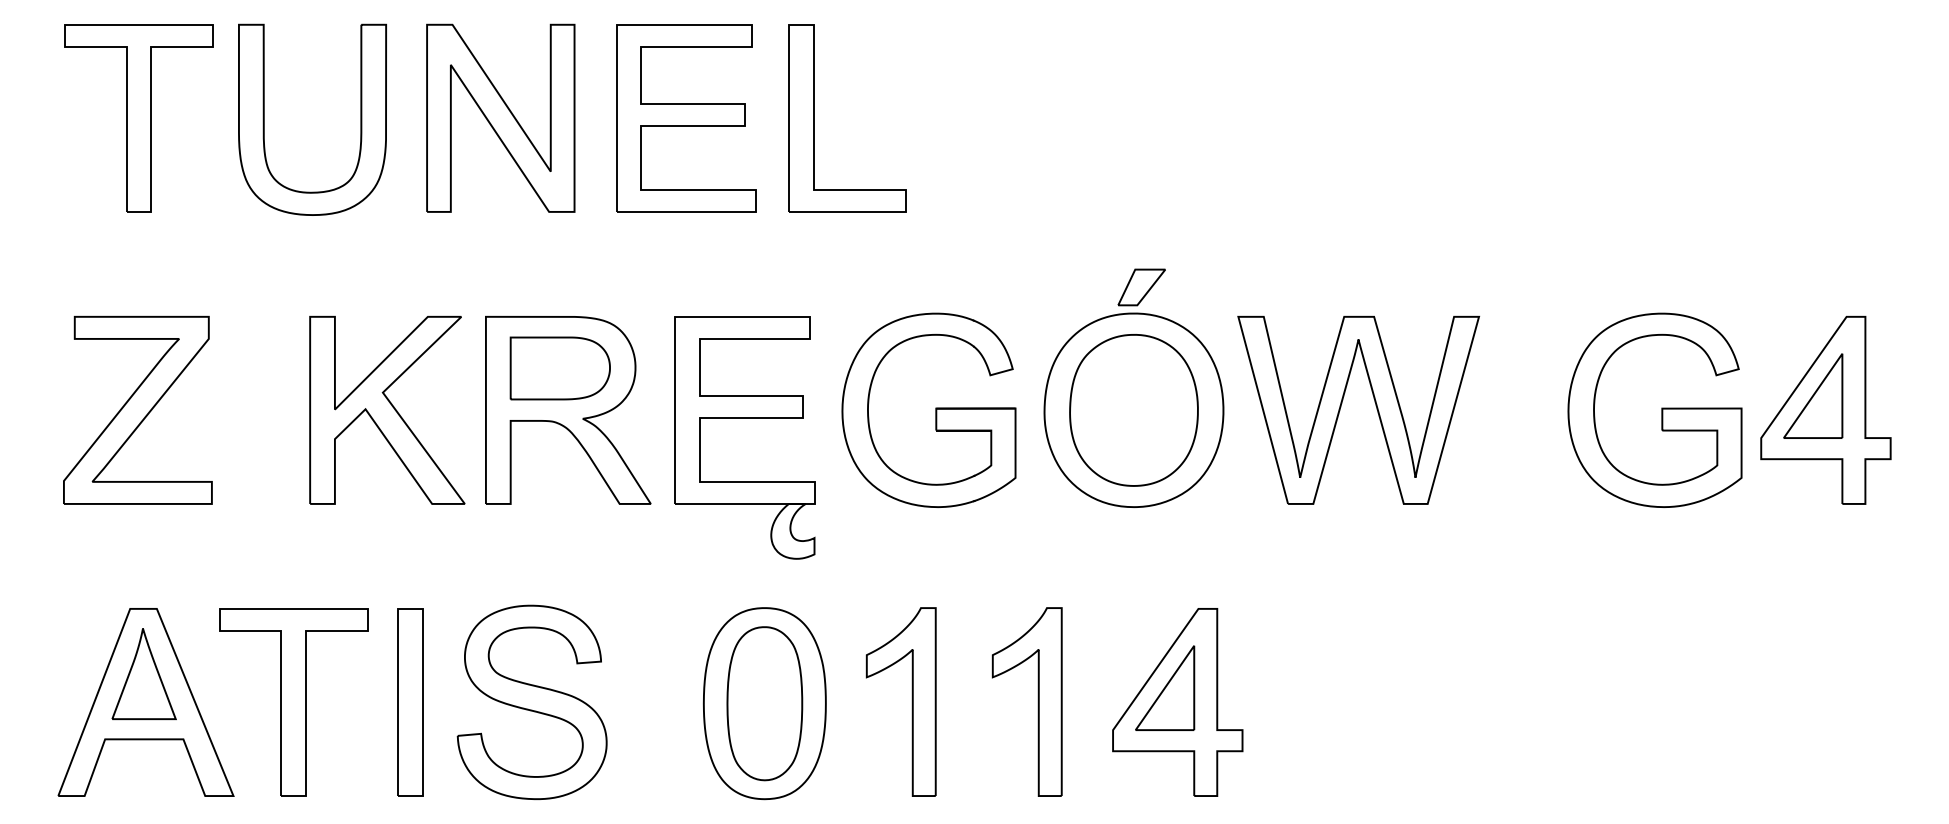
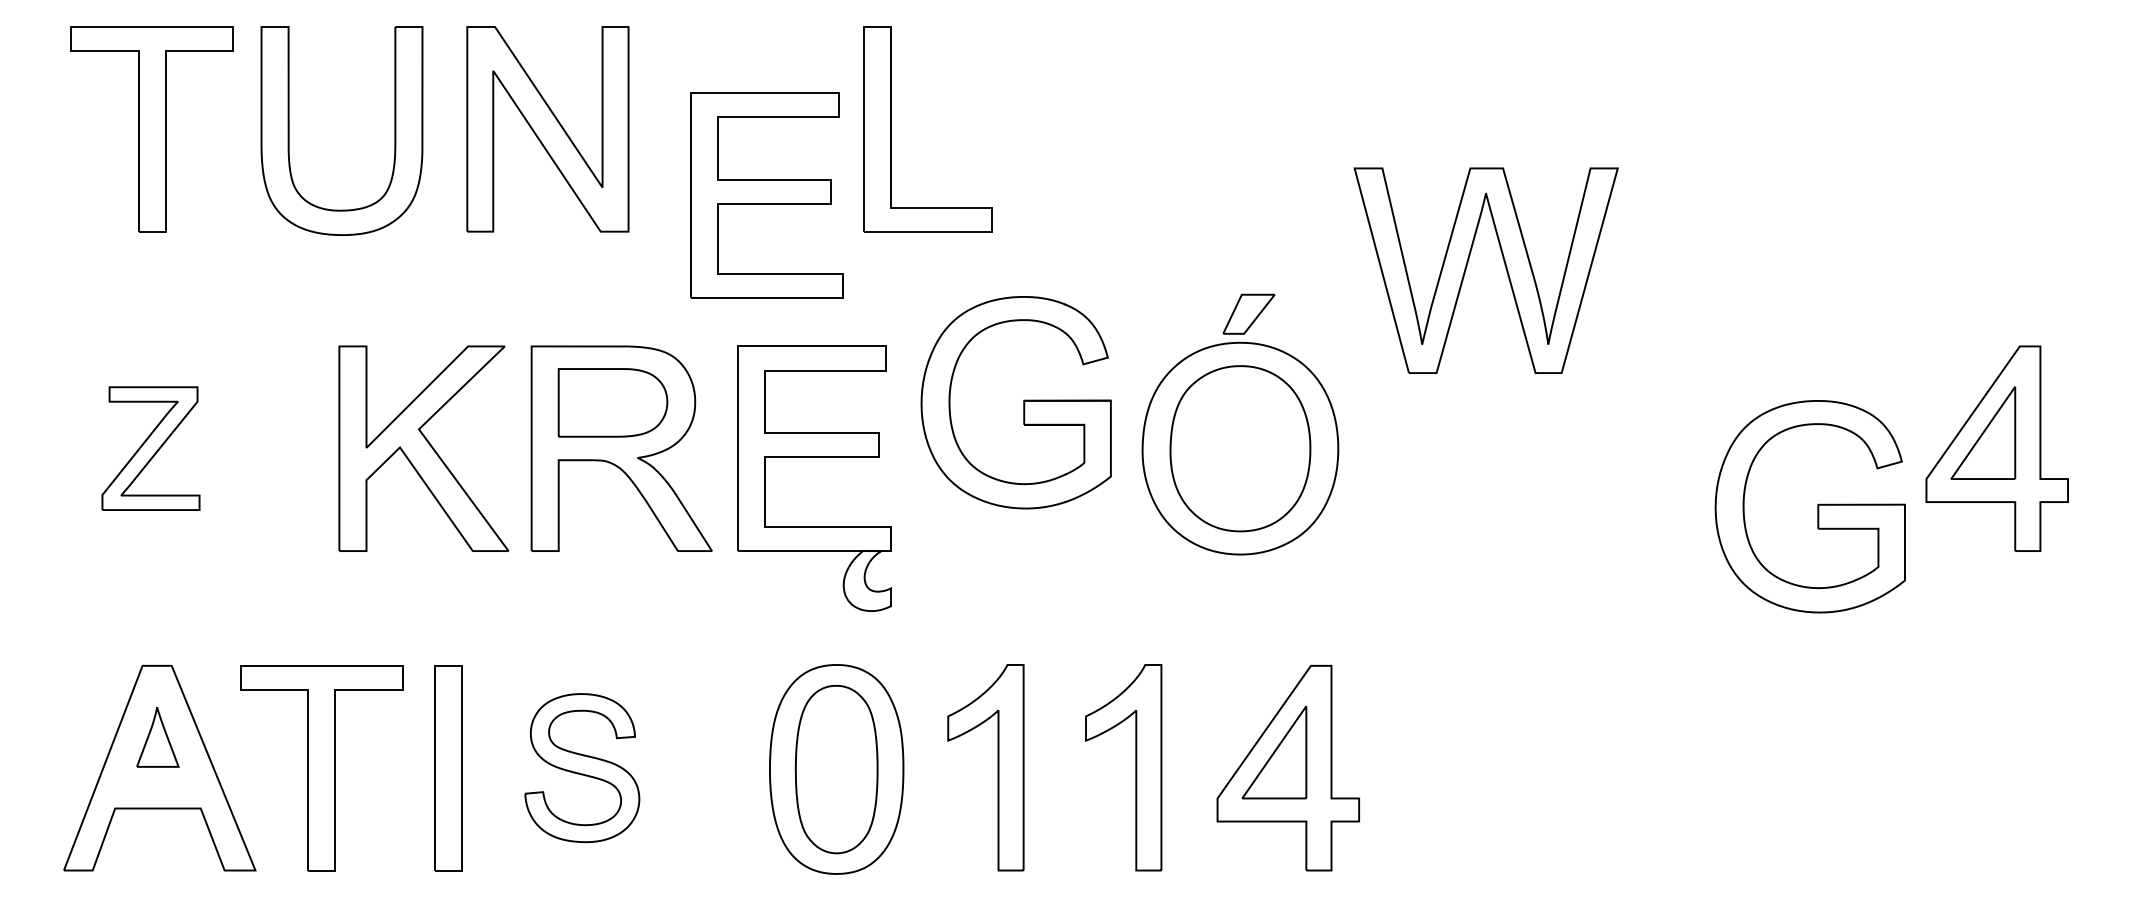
part: (686, 118) -> (766, 195), moved
part: (1341, 406) -> (1467, 266), moved
part: (137, 410) -> (150, 448), size x0.6
part: (935, 410) -> (1023, 402), moved
part: (1661, 410) -> (1817, 506), moved
part: (143, 674) -> (157, 737), size x0.6
part: (532, 701) -> (582, 767), size x0.7

